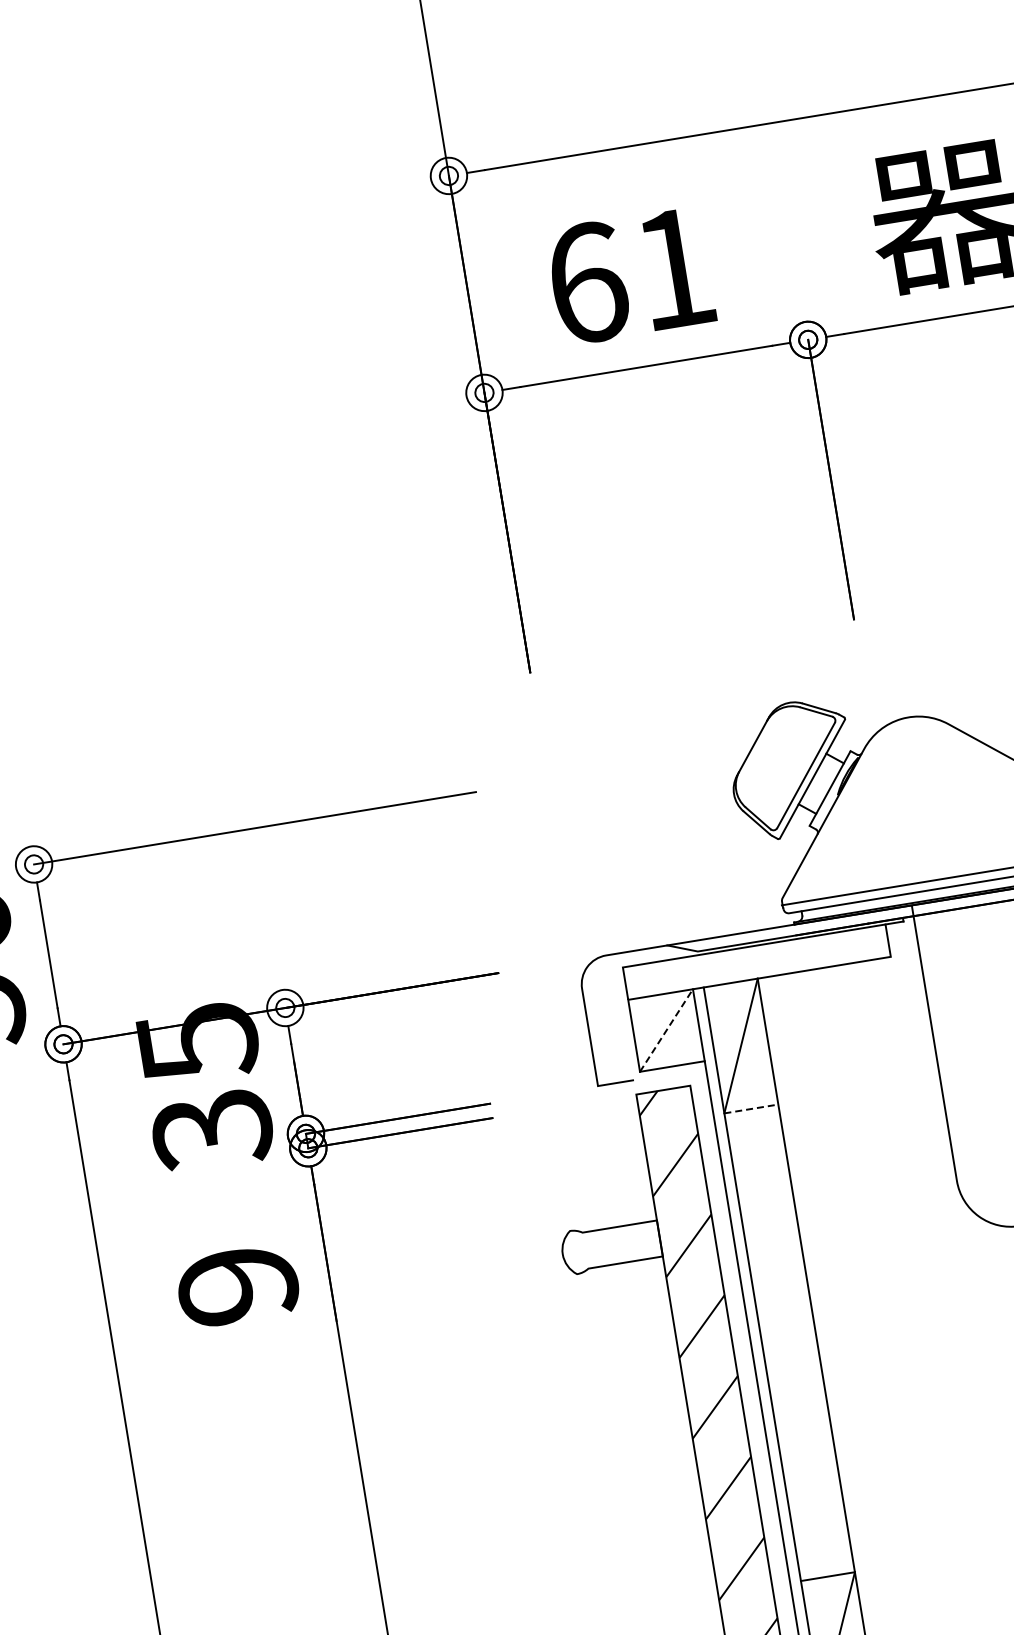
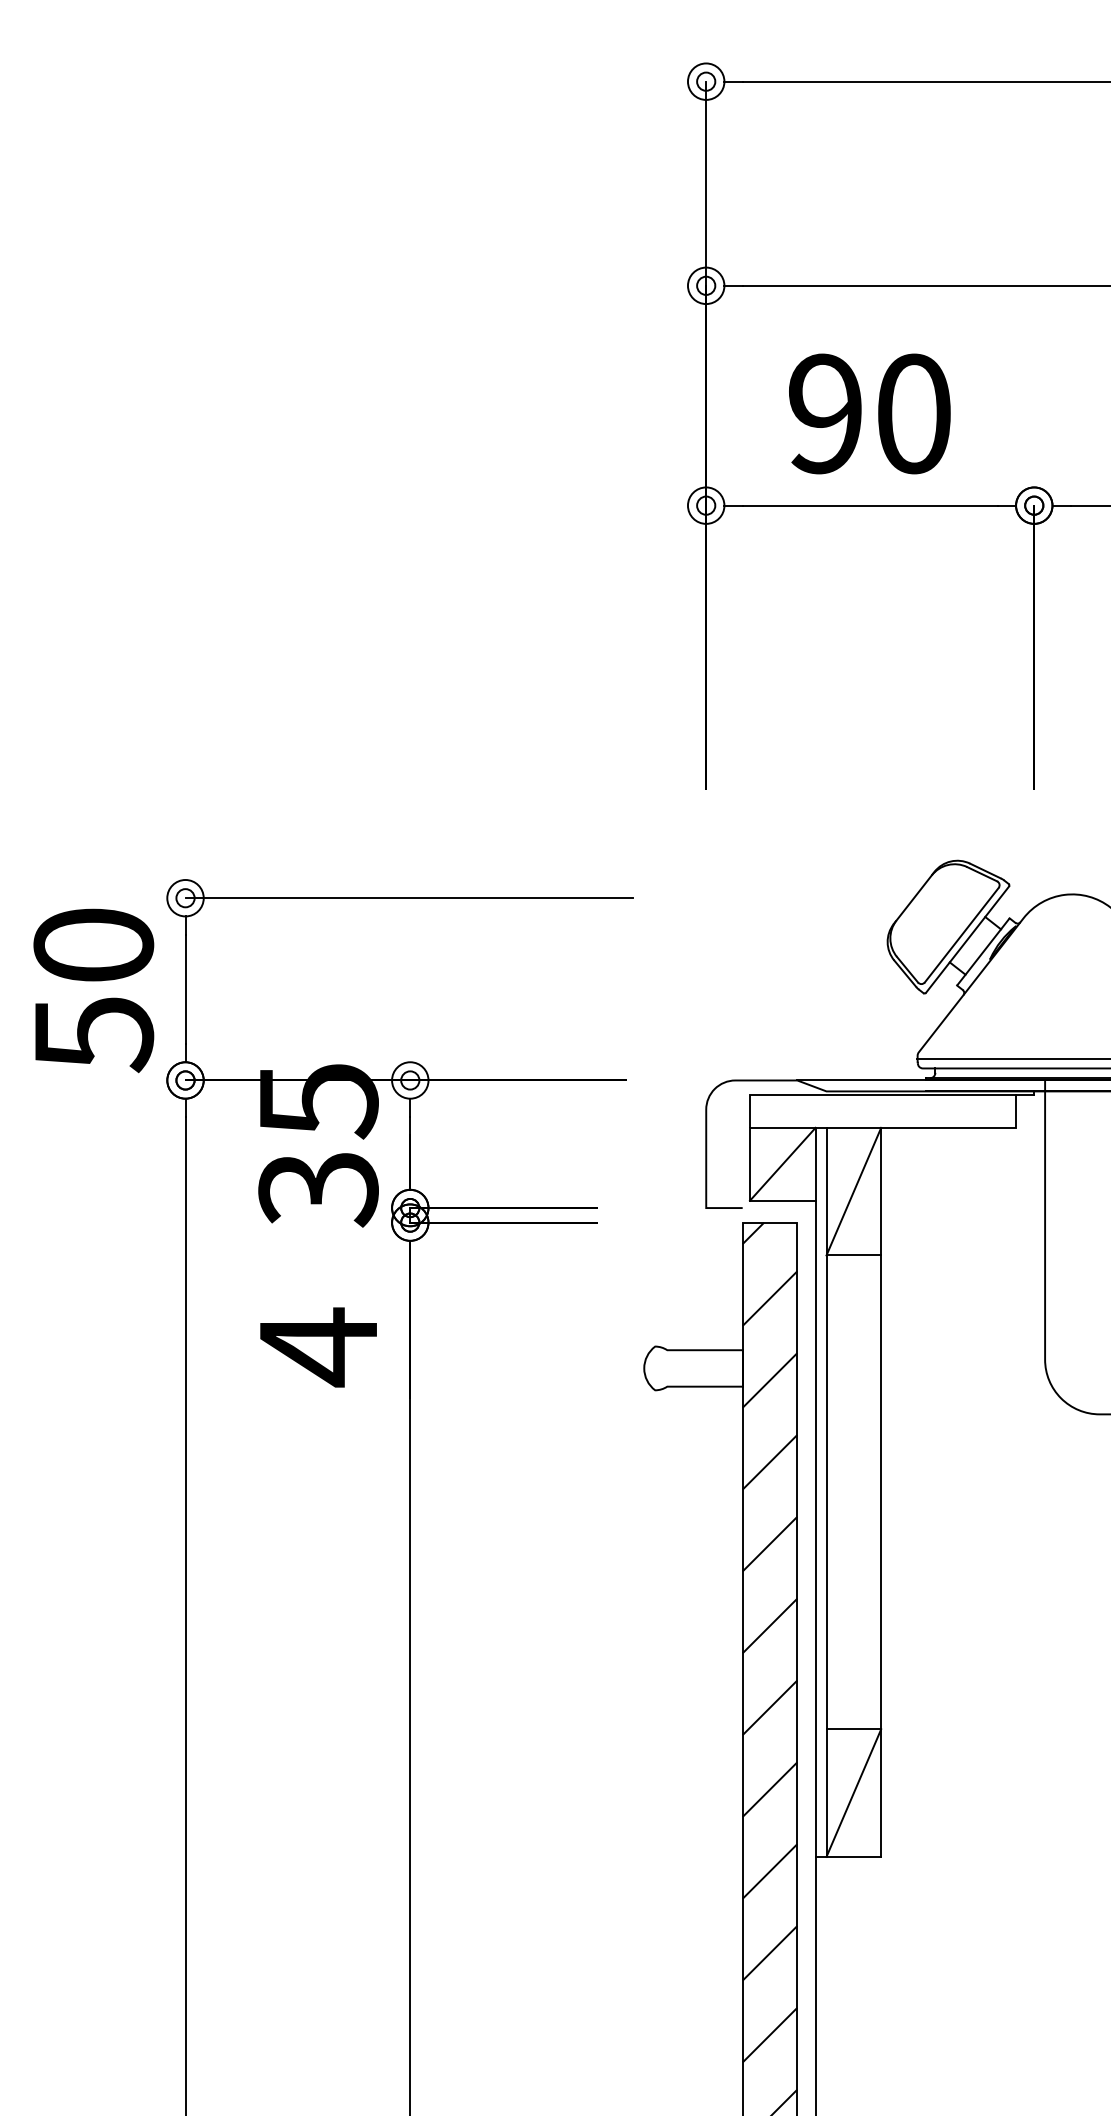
text: (630, 275) -> (869, 413), 61 -> 90
line: (667, 1029) -> (783, 1163), dashed -> solid
line: (752, 1108) -> (854, 1255), dashed -> solid
text: (237, 1286) -> (318, 1347), 9 -> 4

